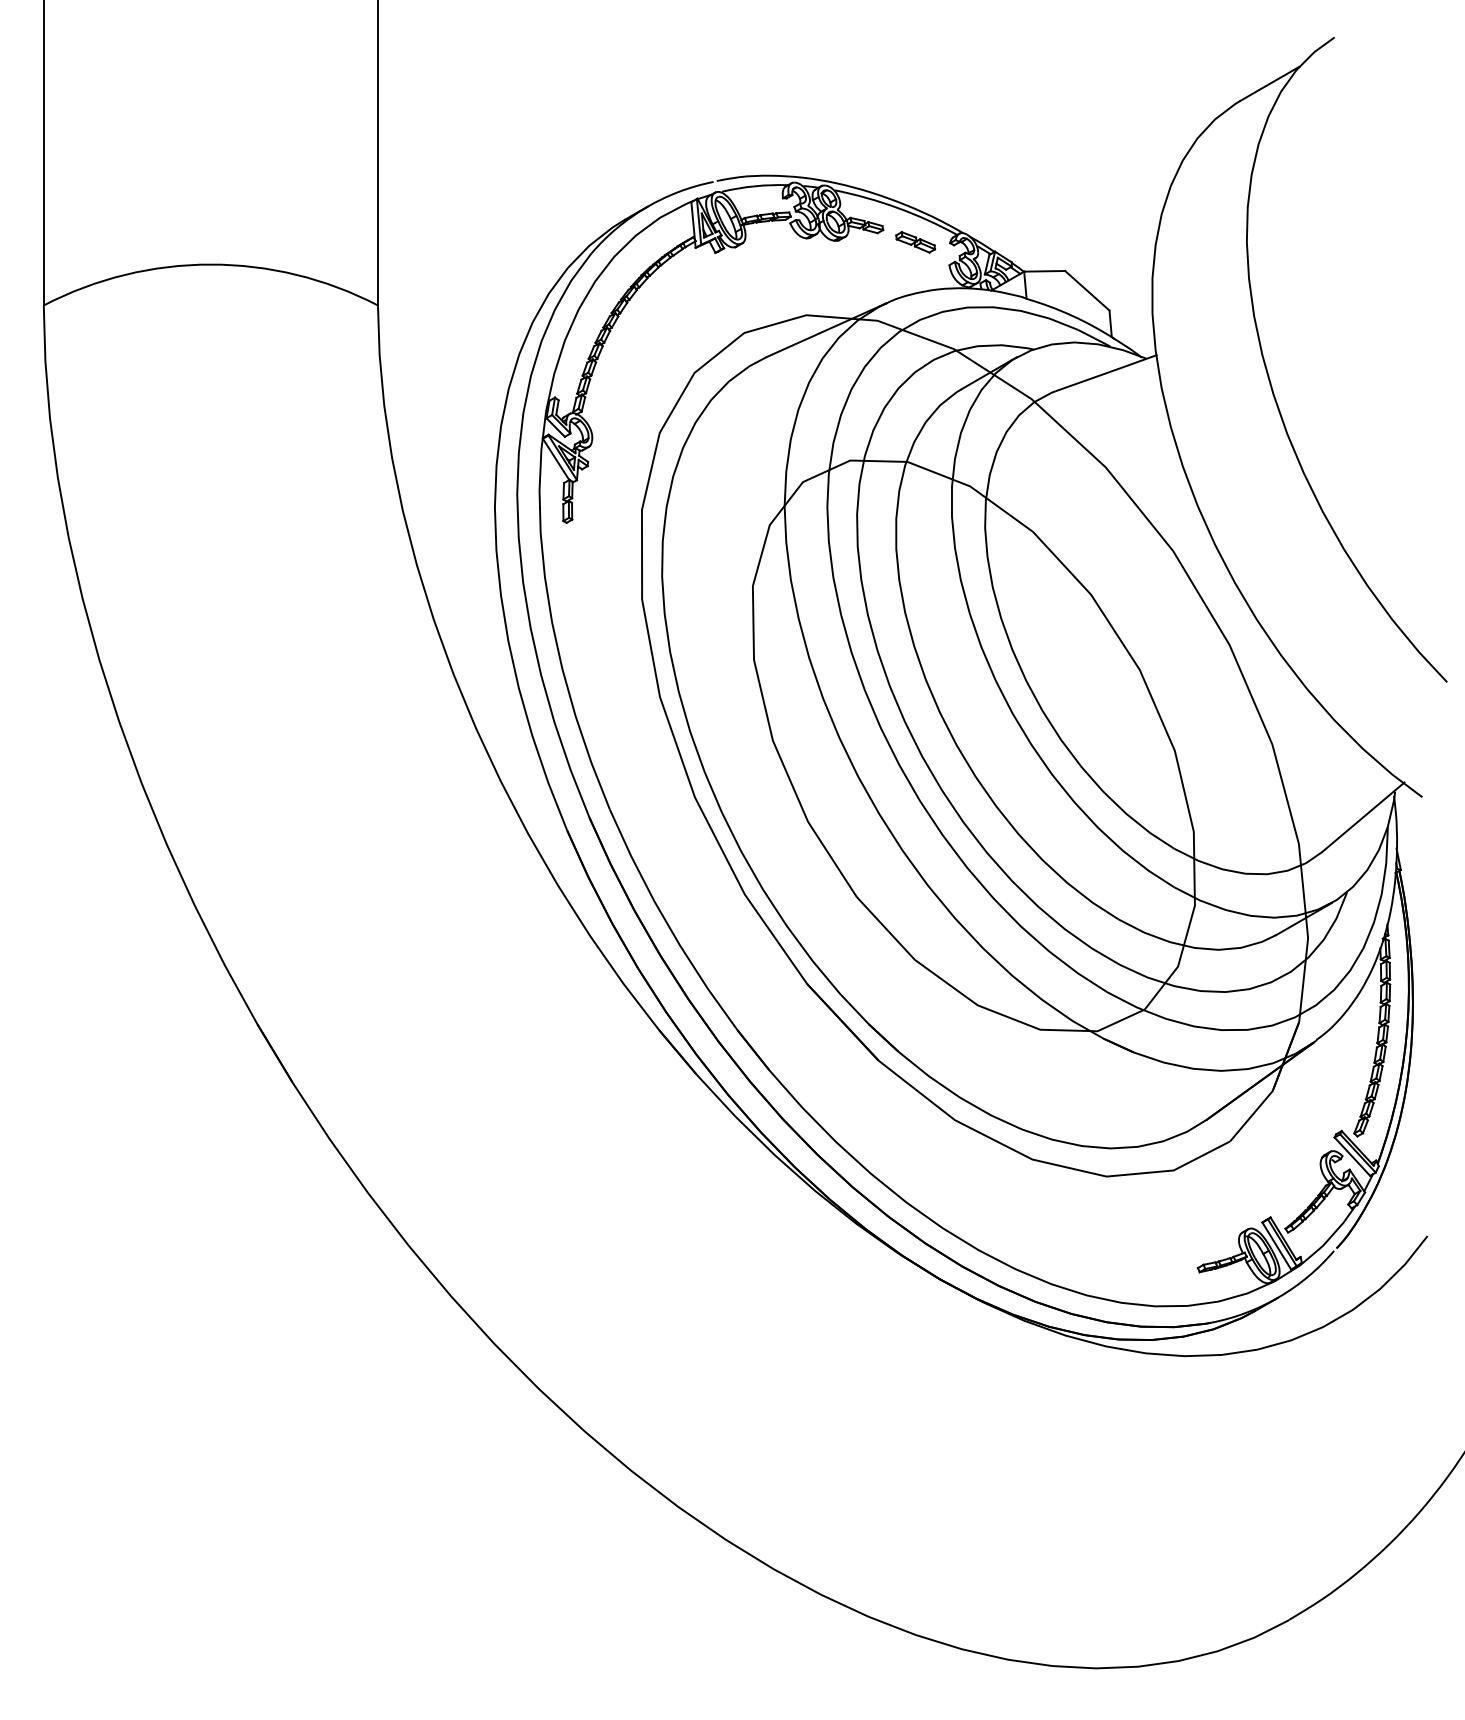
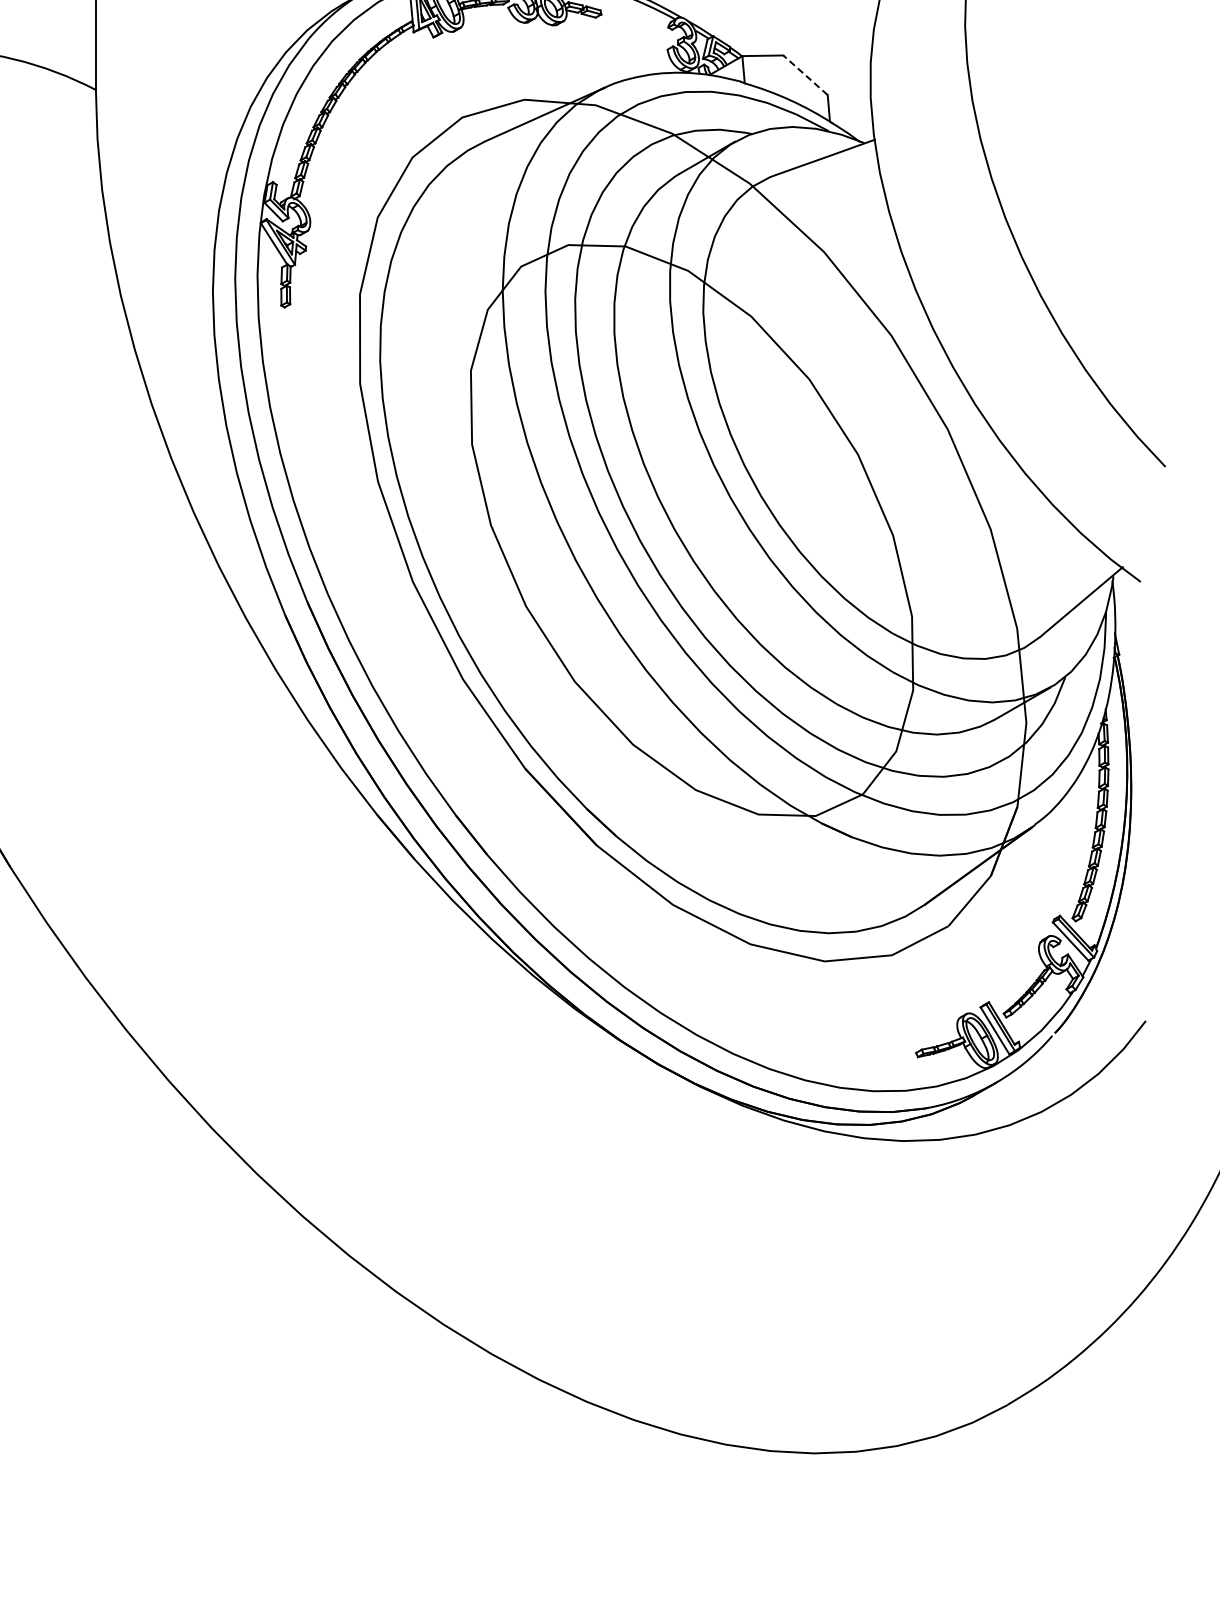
part: (915, 242) -> (633, 26), removed
line: (1087, 290) -> (805, 74), solid -> dashed

